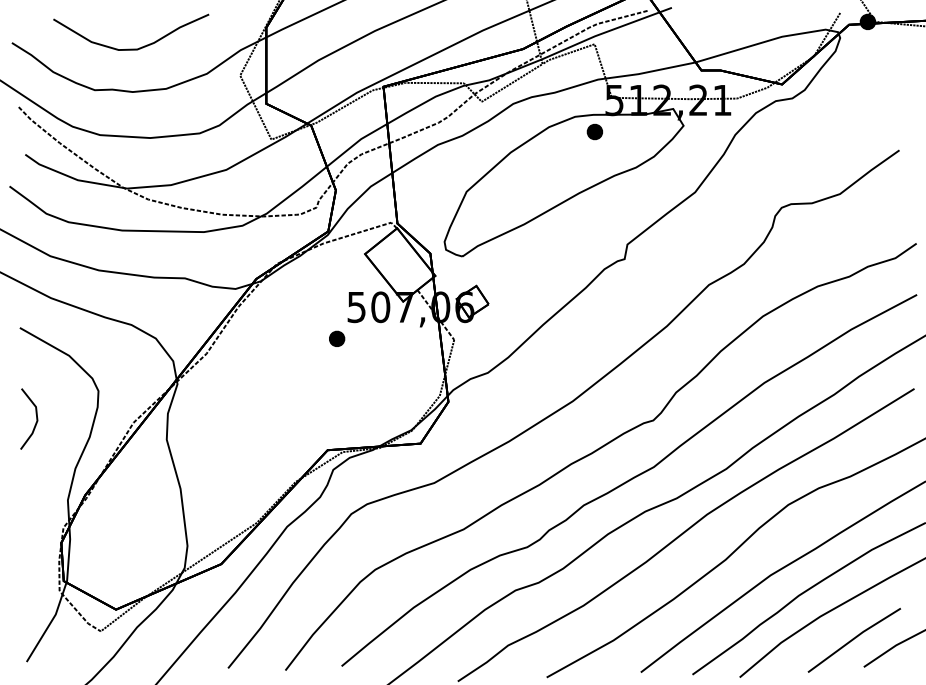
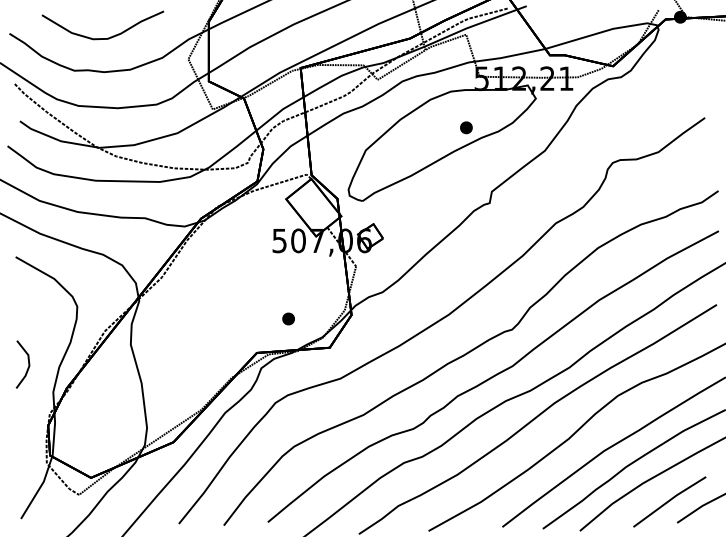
part: (594, 131) -> (466, 127), moved
part: (337, 338) -> (288, 318), moved
line: (36, 418) -> (28, 364), moved

